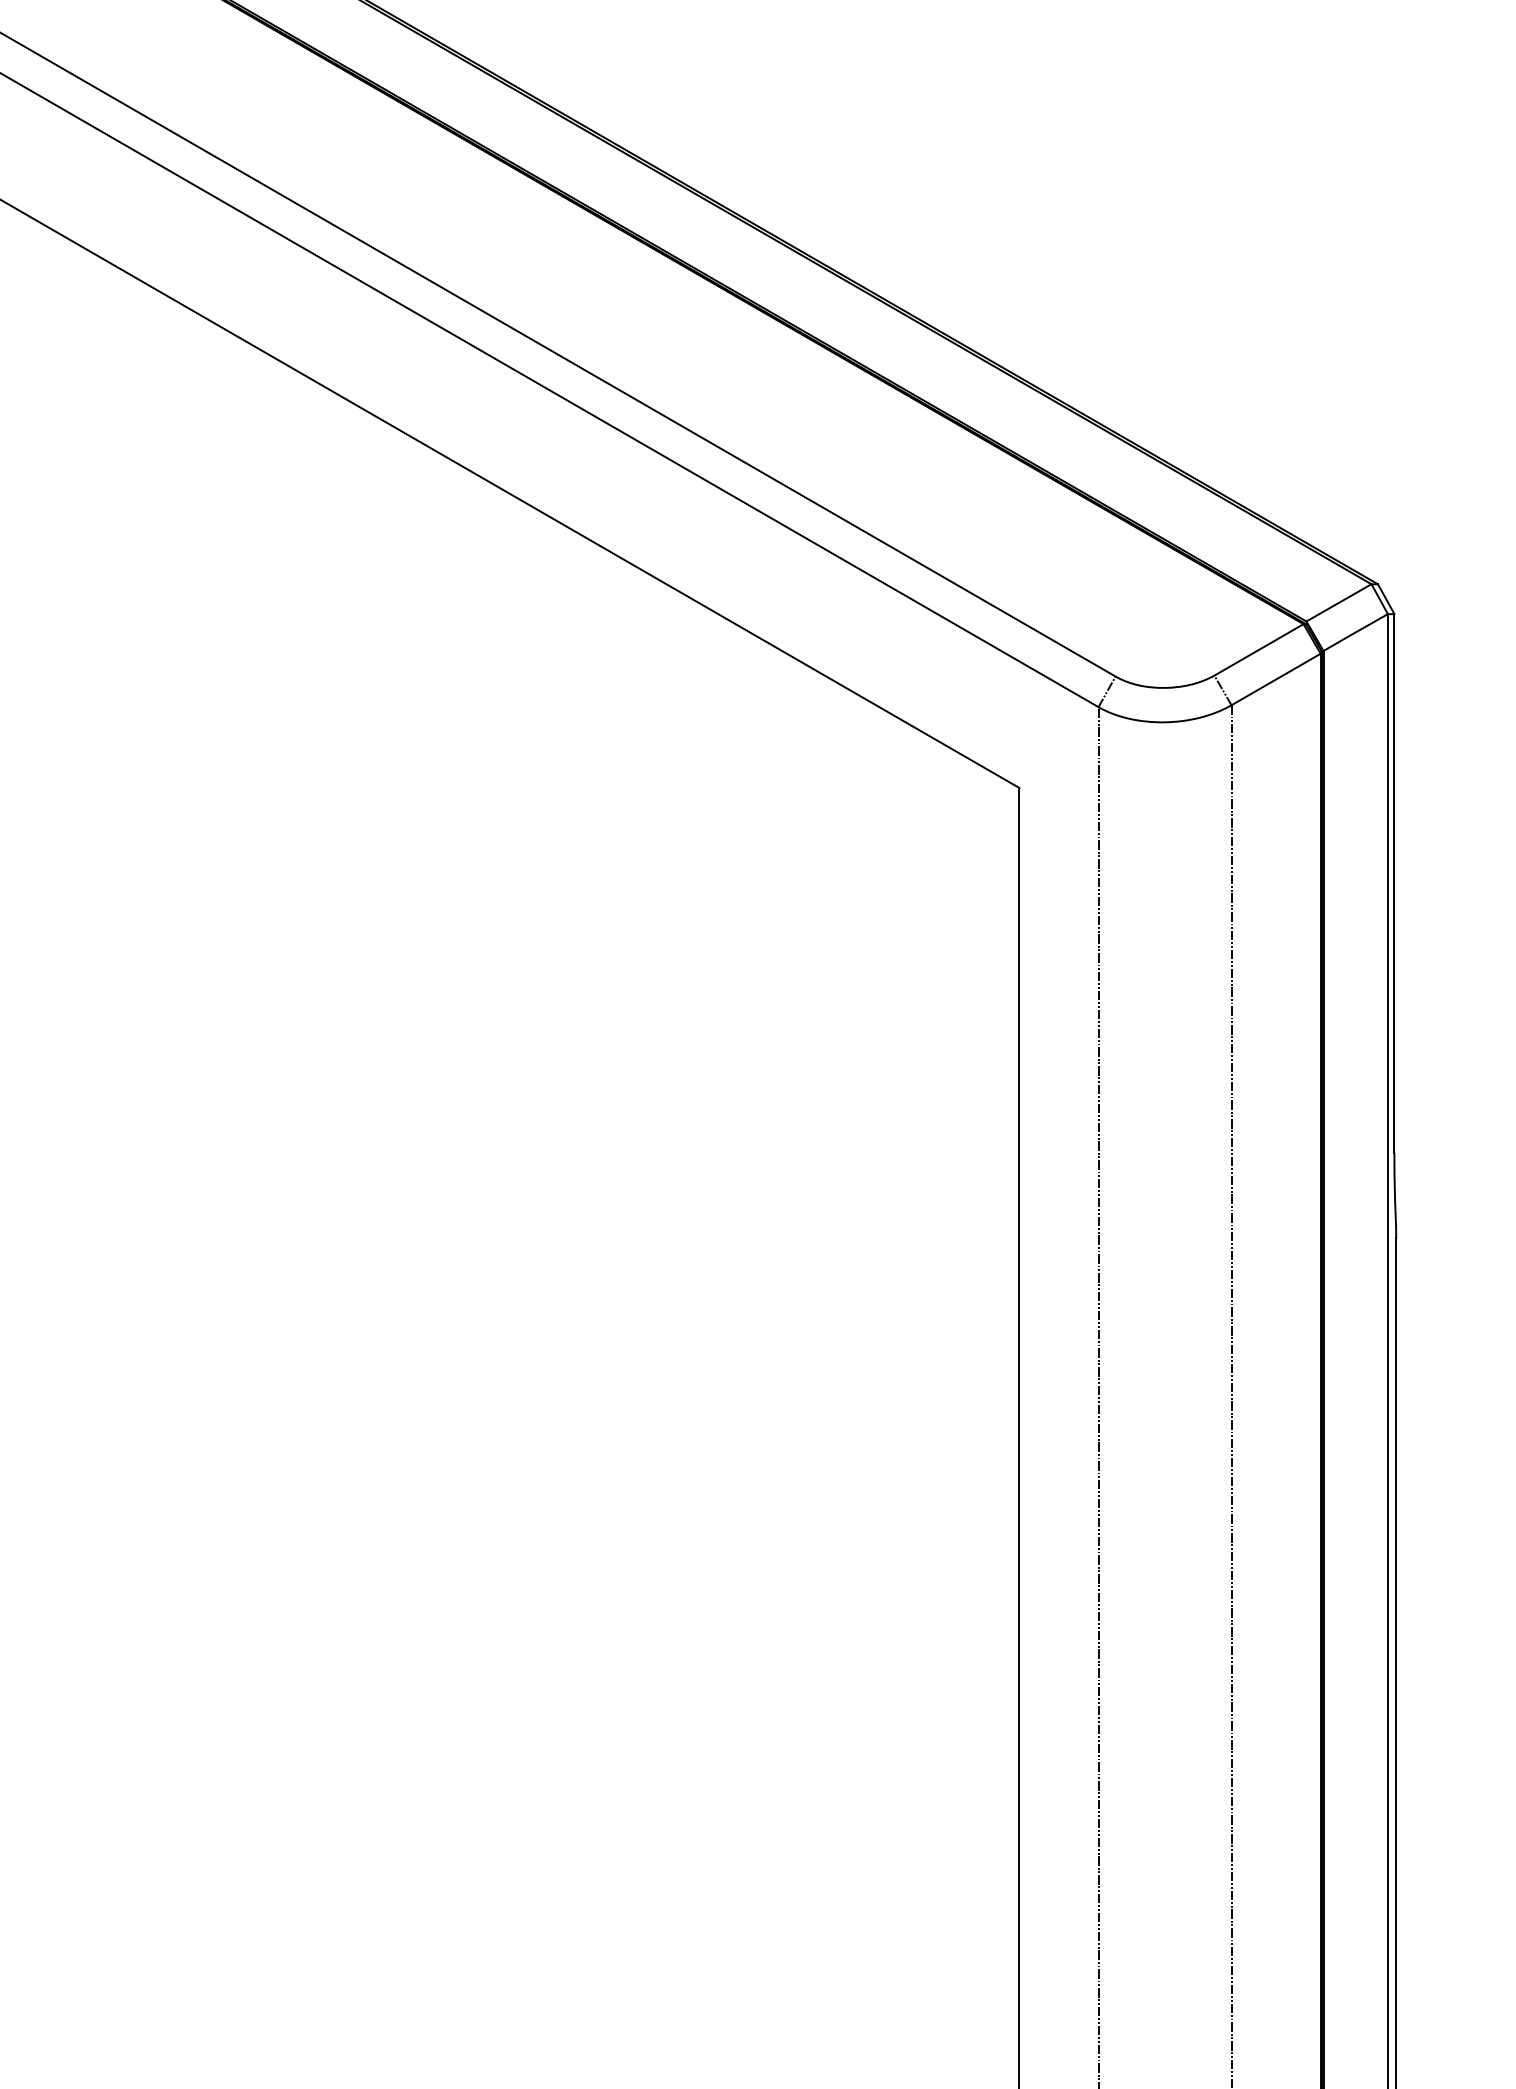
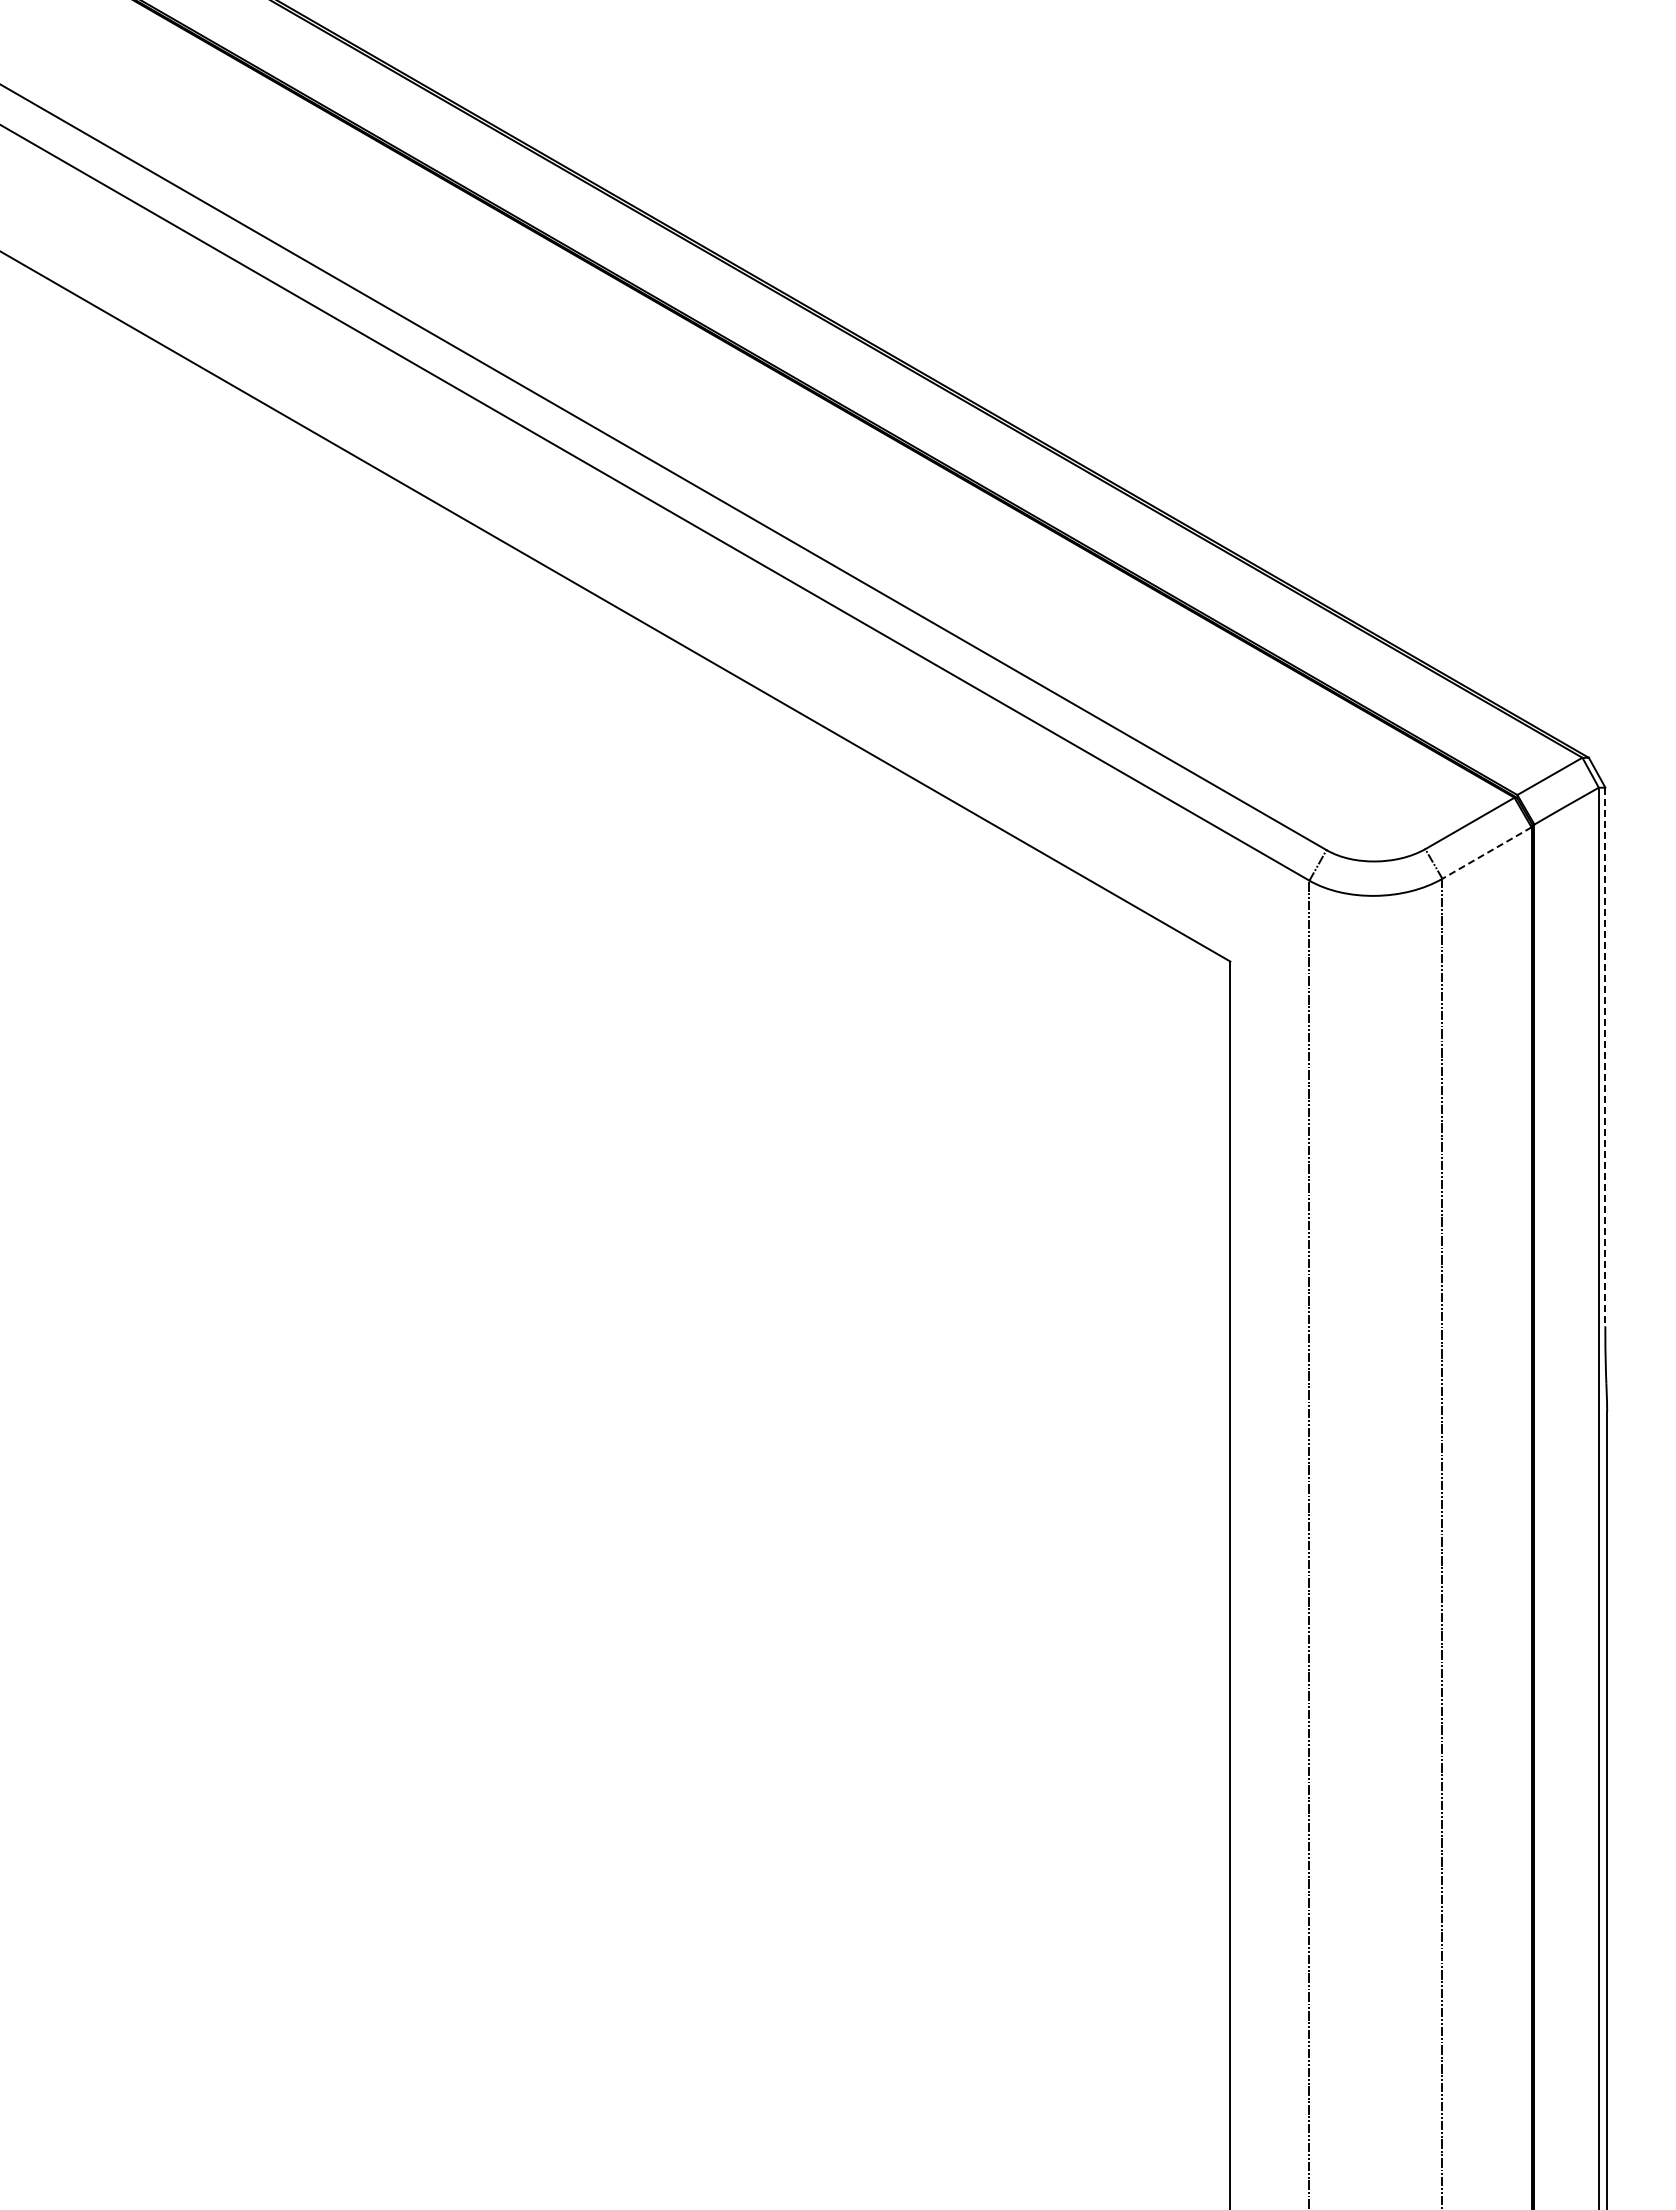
line: (1275, 679) -> (1486, 853), solid -> dashed
line: (1394, 883) -> (1605, 1057), solid -> dashed

